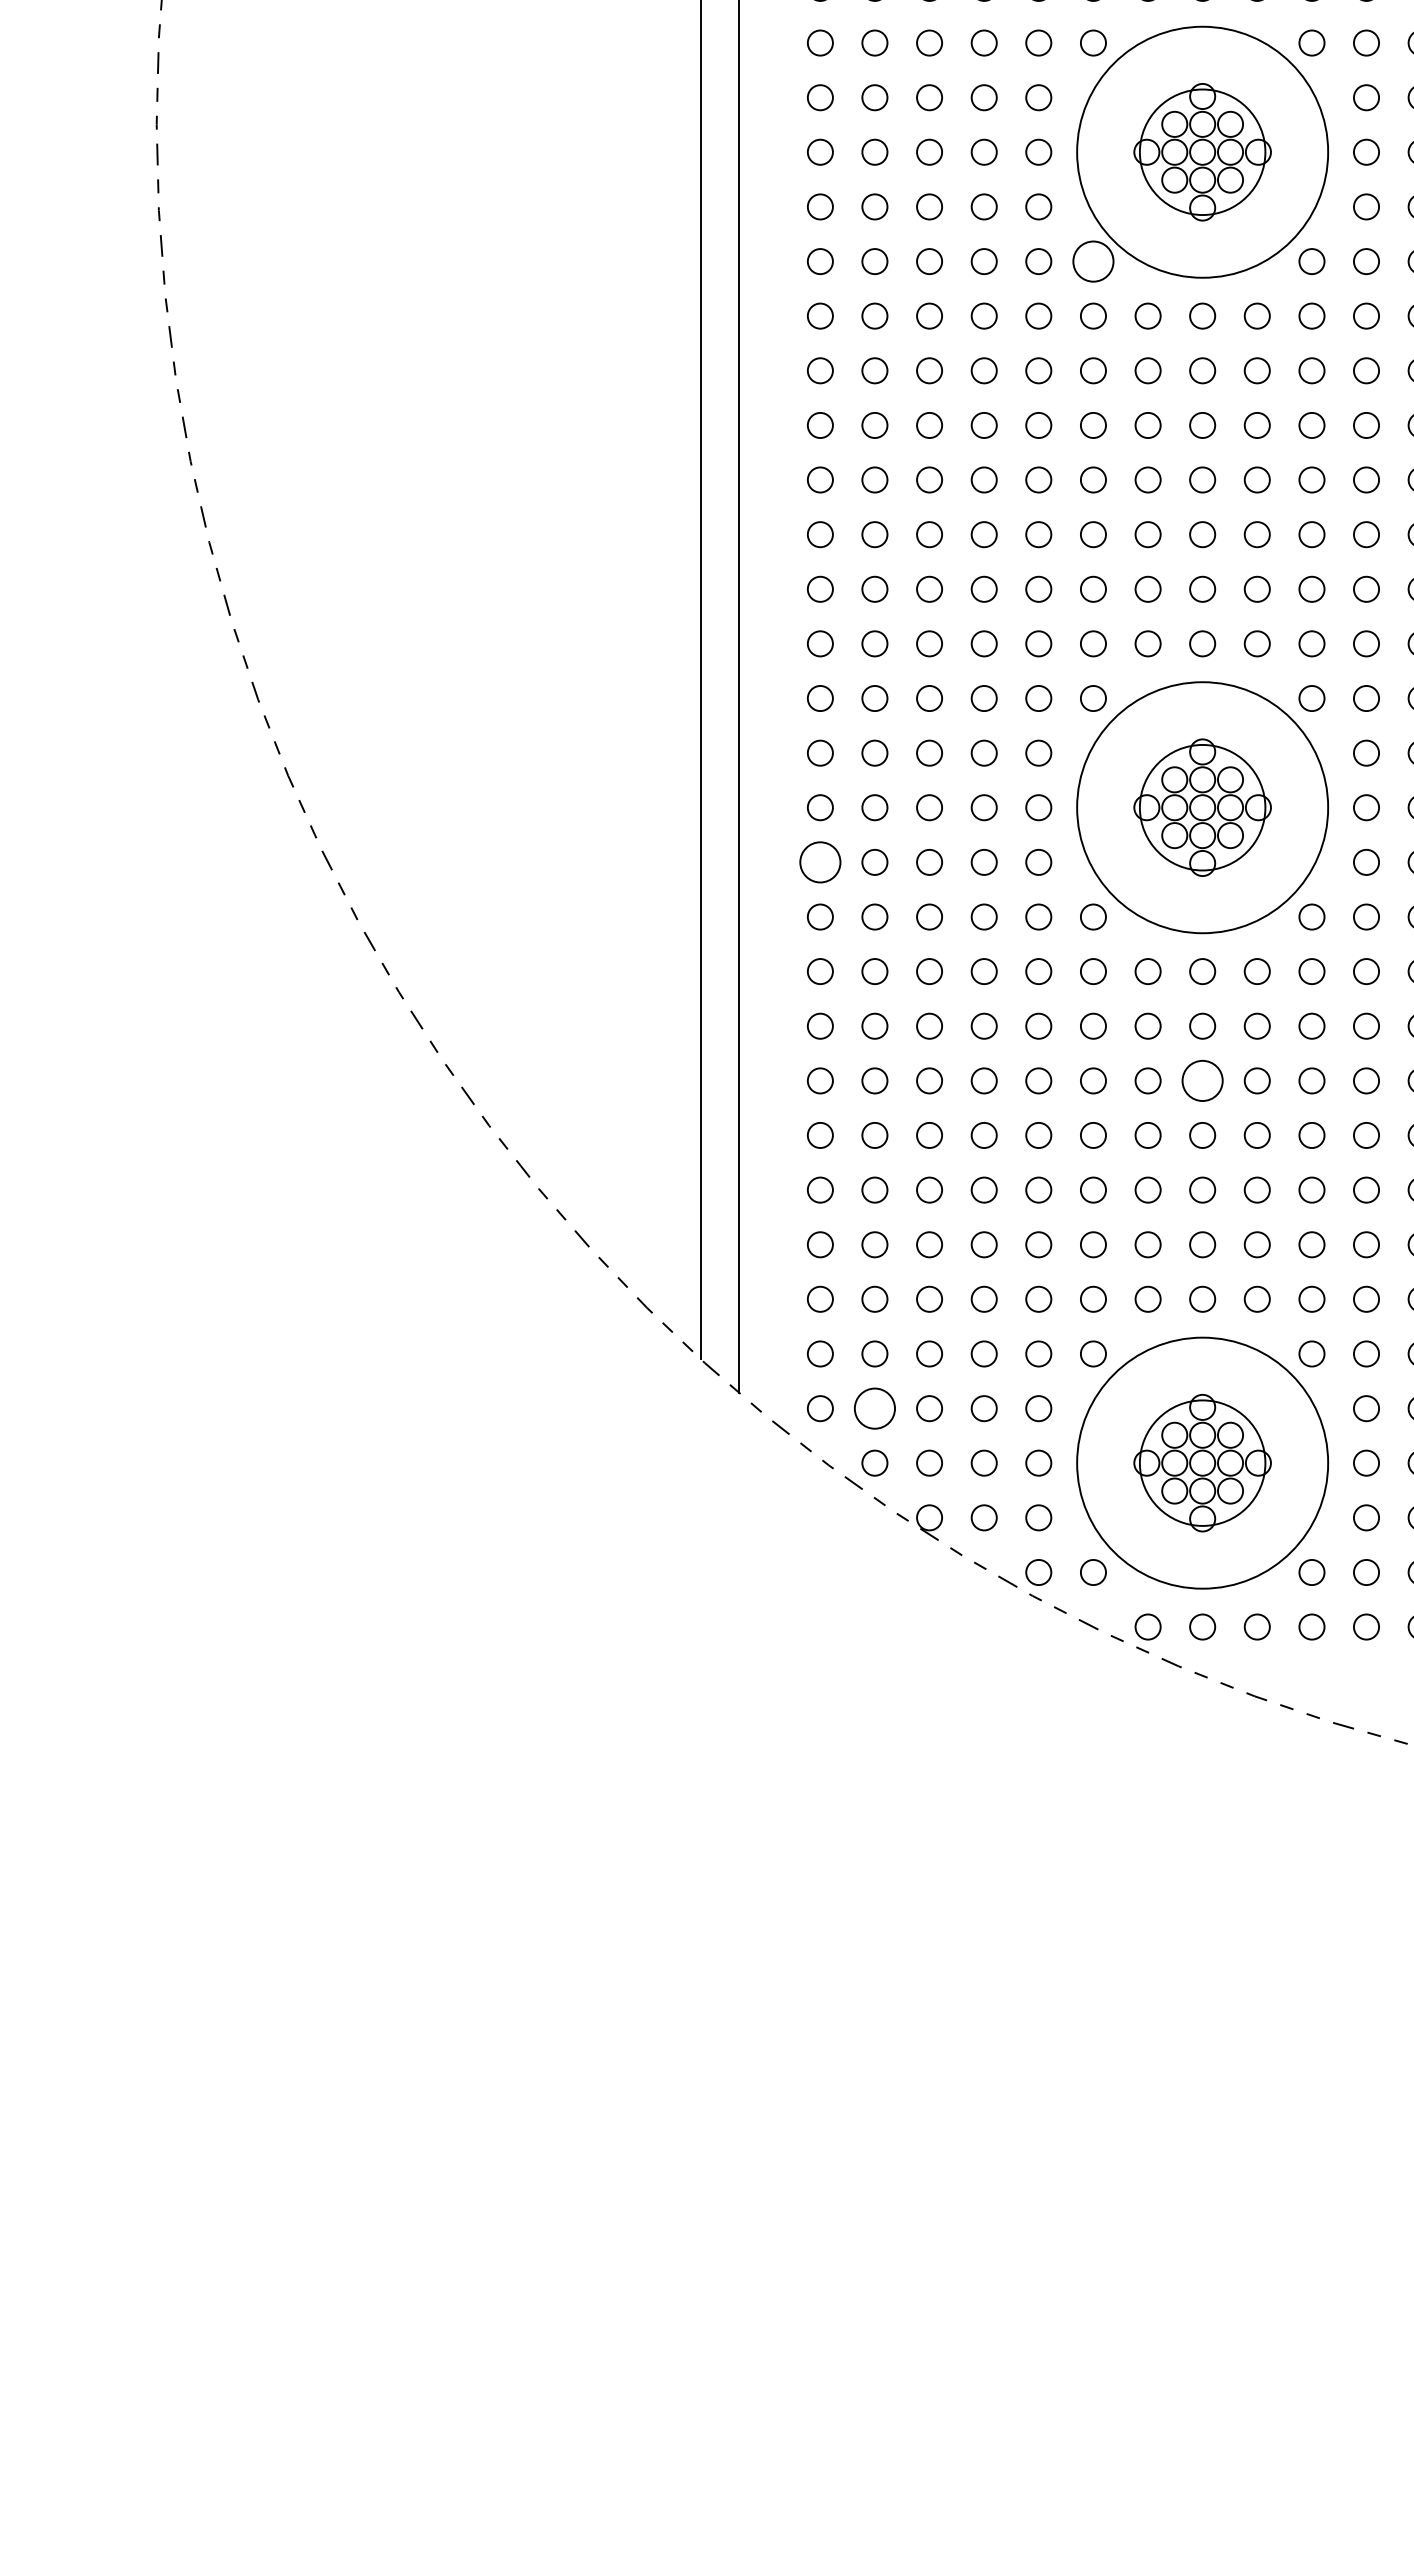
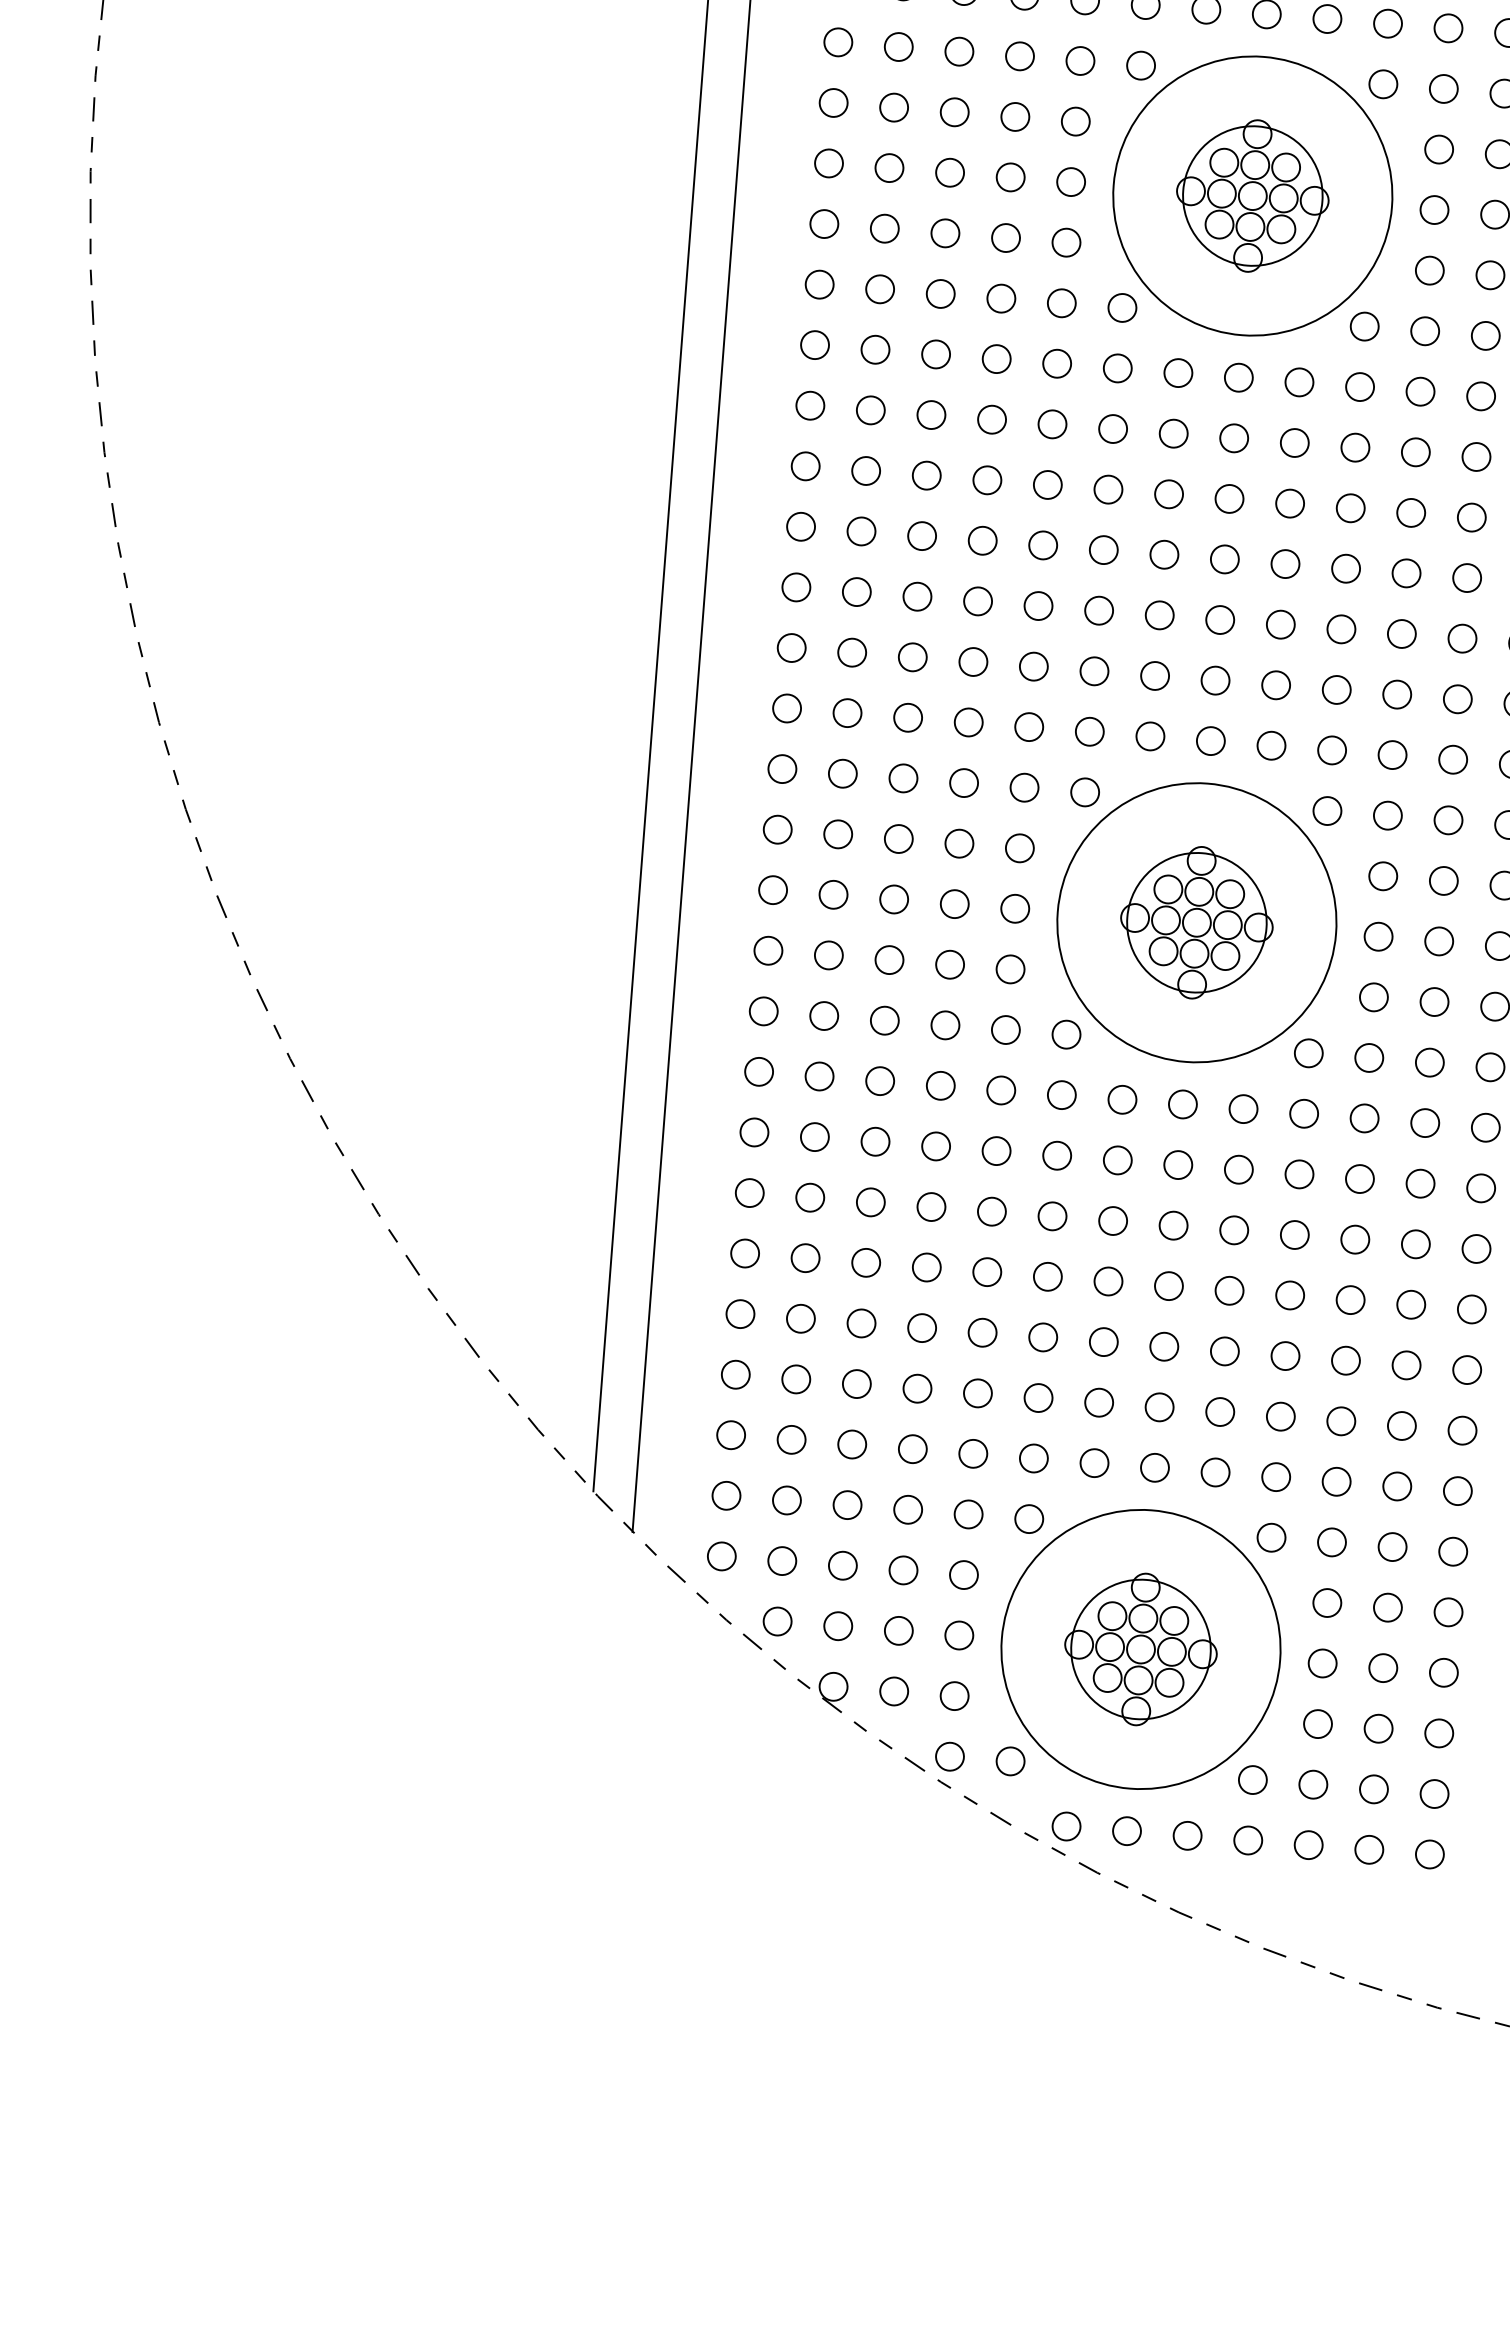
circle: (1093, 261) -> (1122, 307), size x0.62
circle: (819, 861) -> (767, 949), size x0.62
circle: (1202, 1080) -> (1173, 1225), size x0.62
circle: (874, 1408) -> (781, 1560), size x0.62

